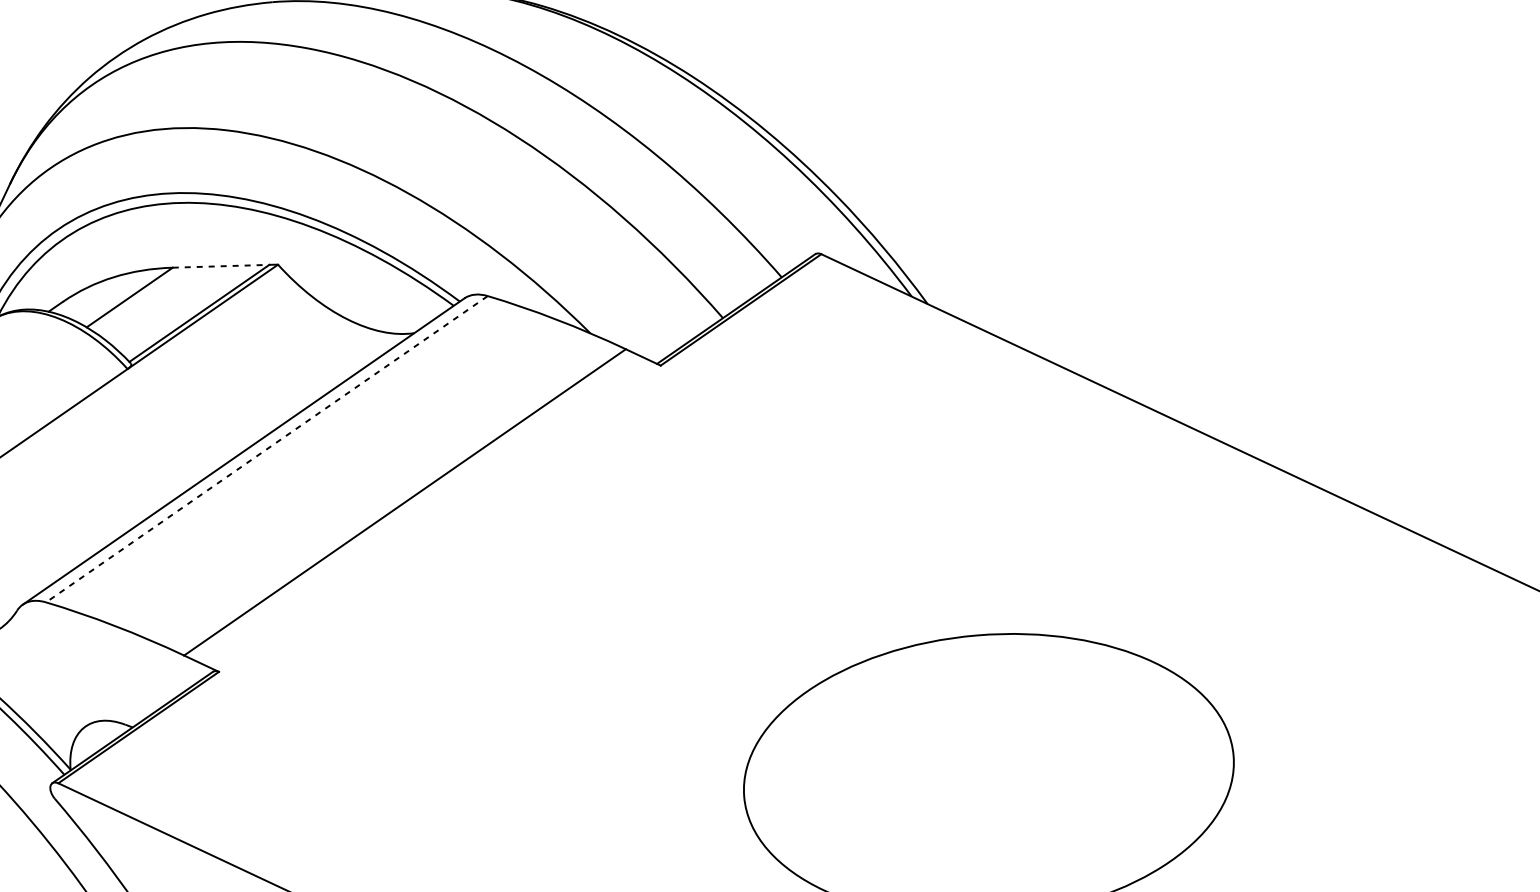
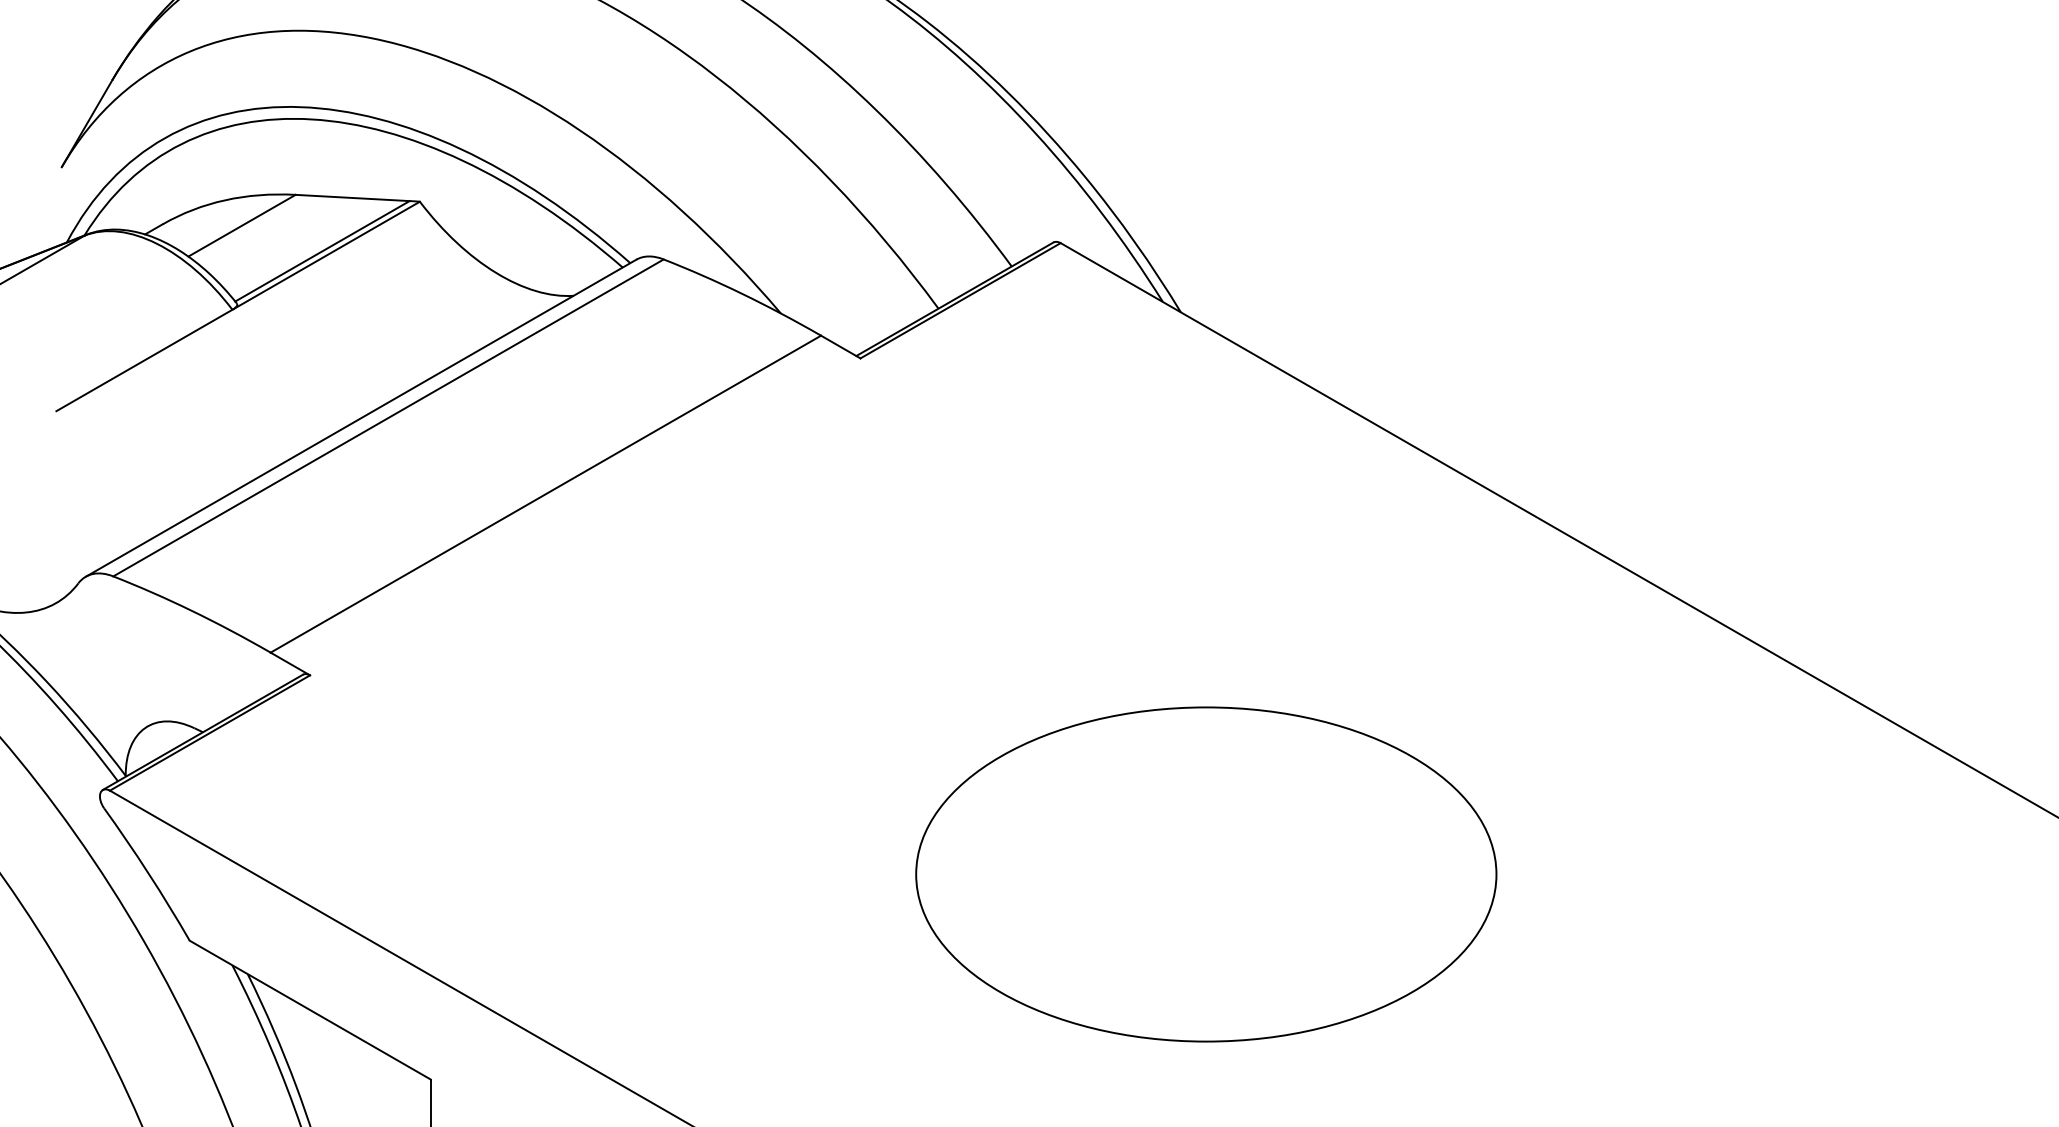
line: (221, 266) -> (353, 198), dashed -> solid
line: (266, 448) -> (388, 417), dashed -> solid

